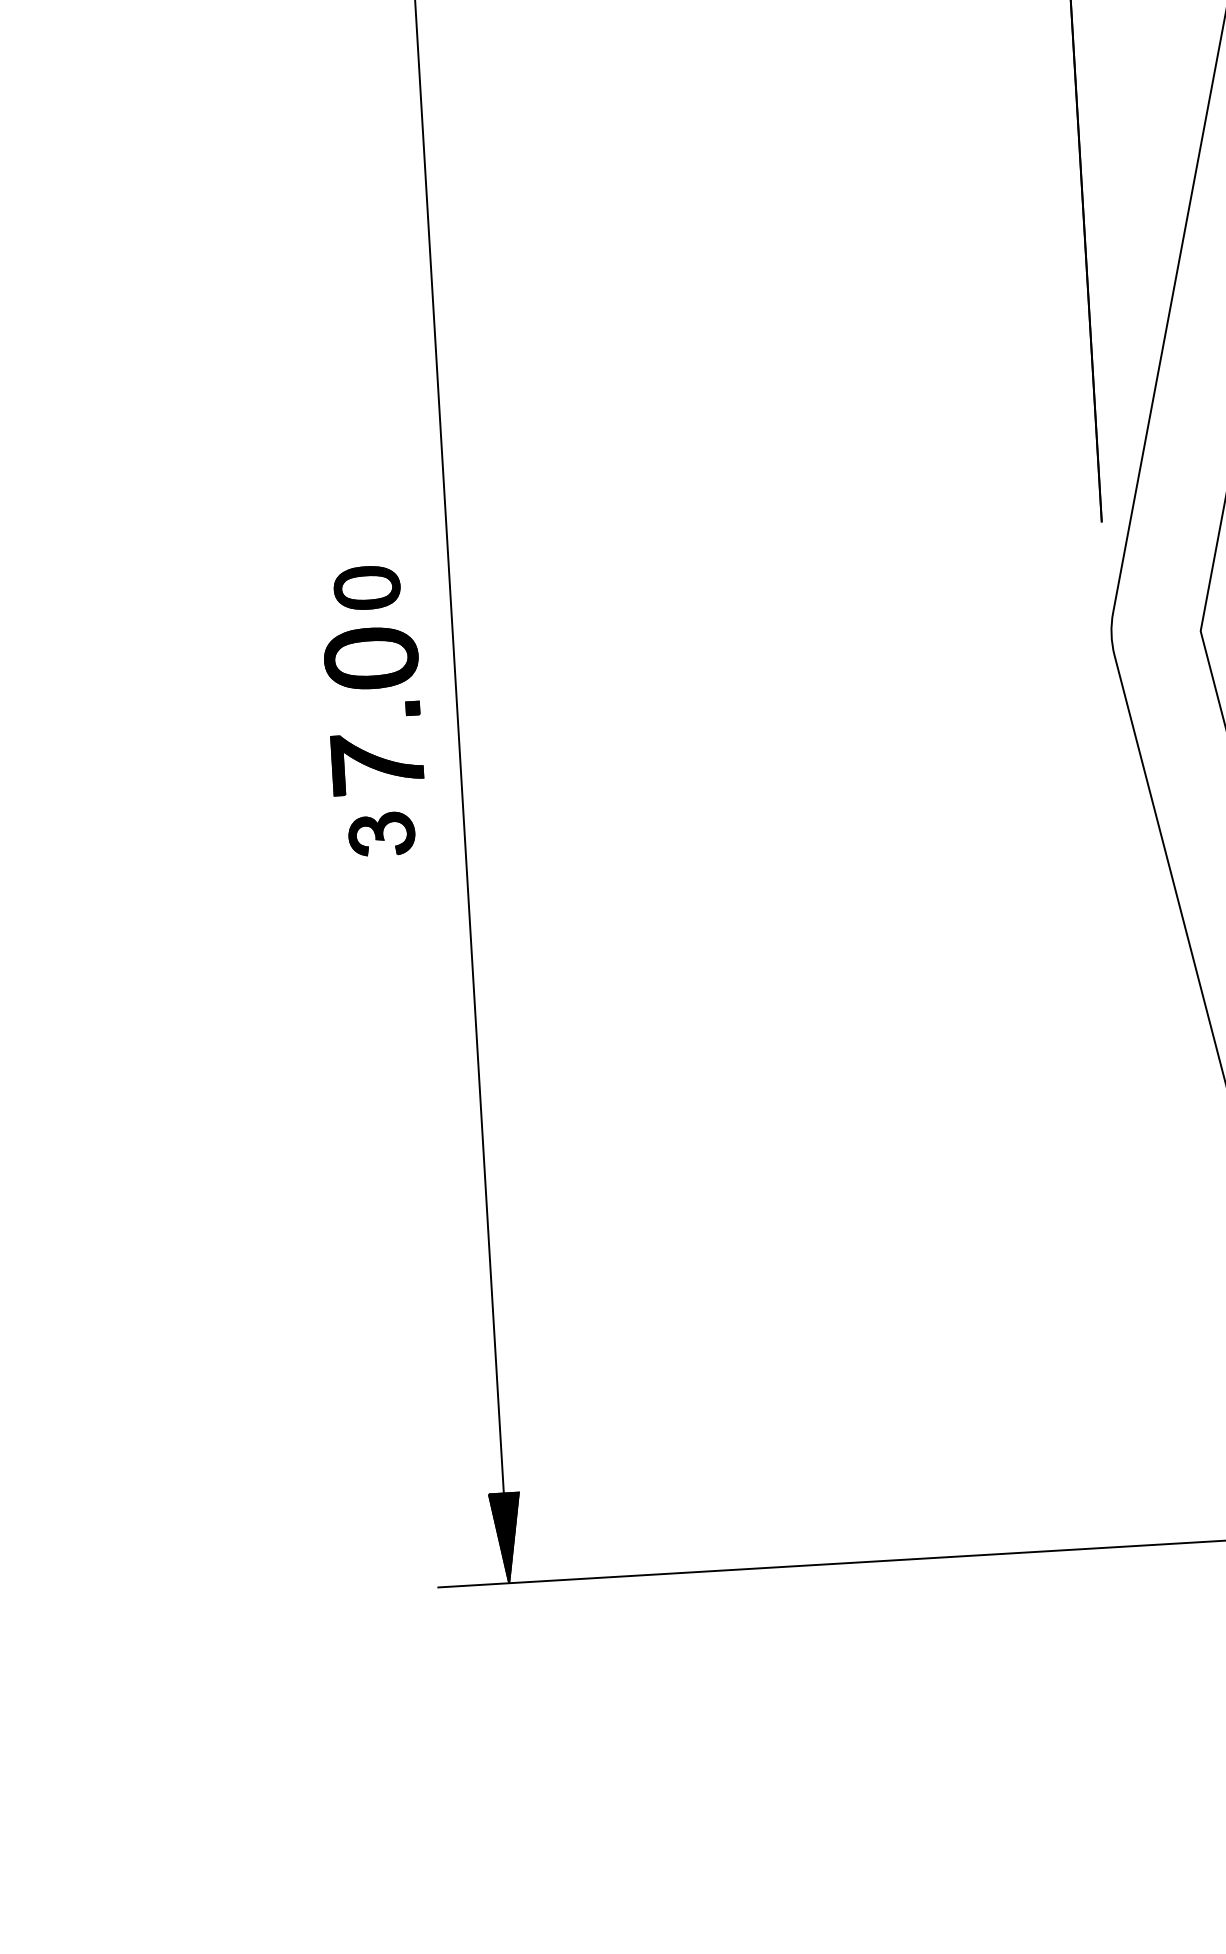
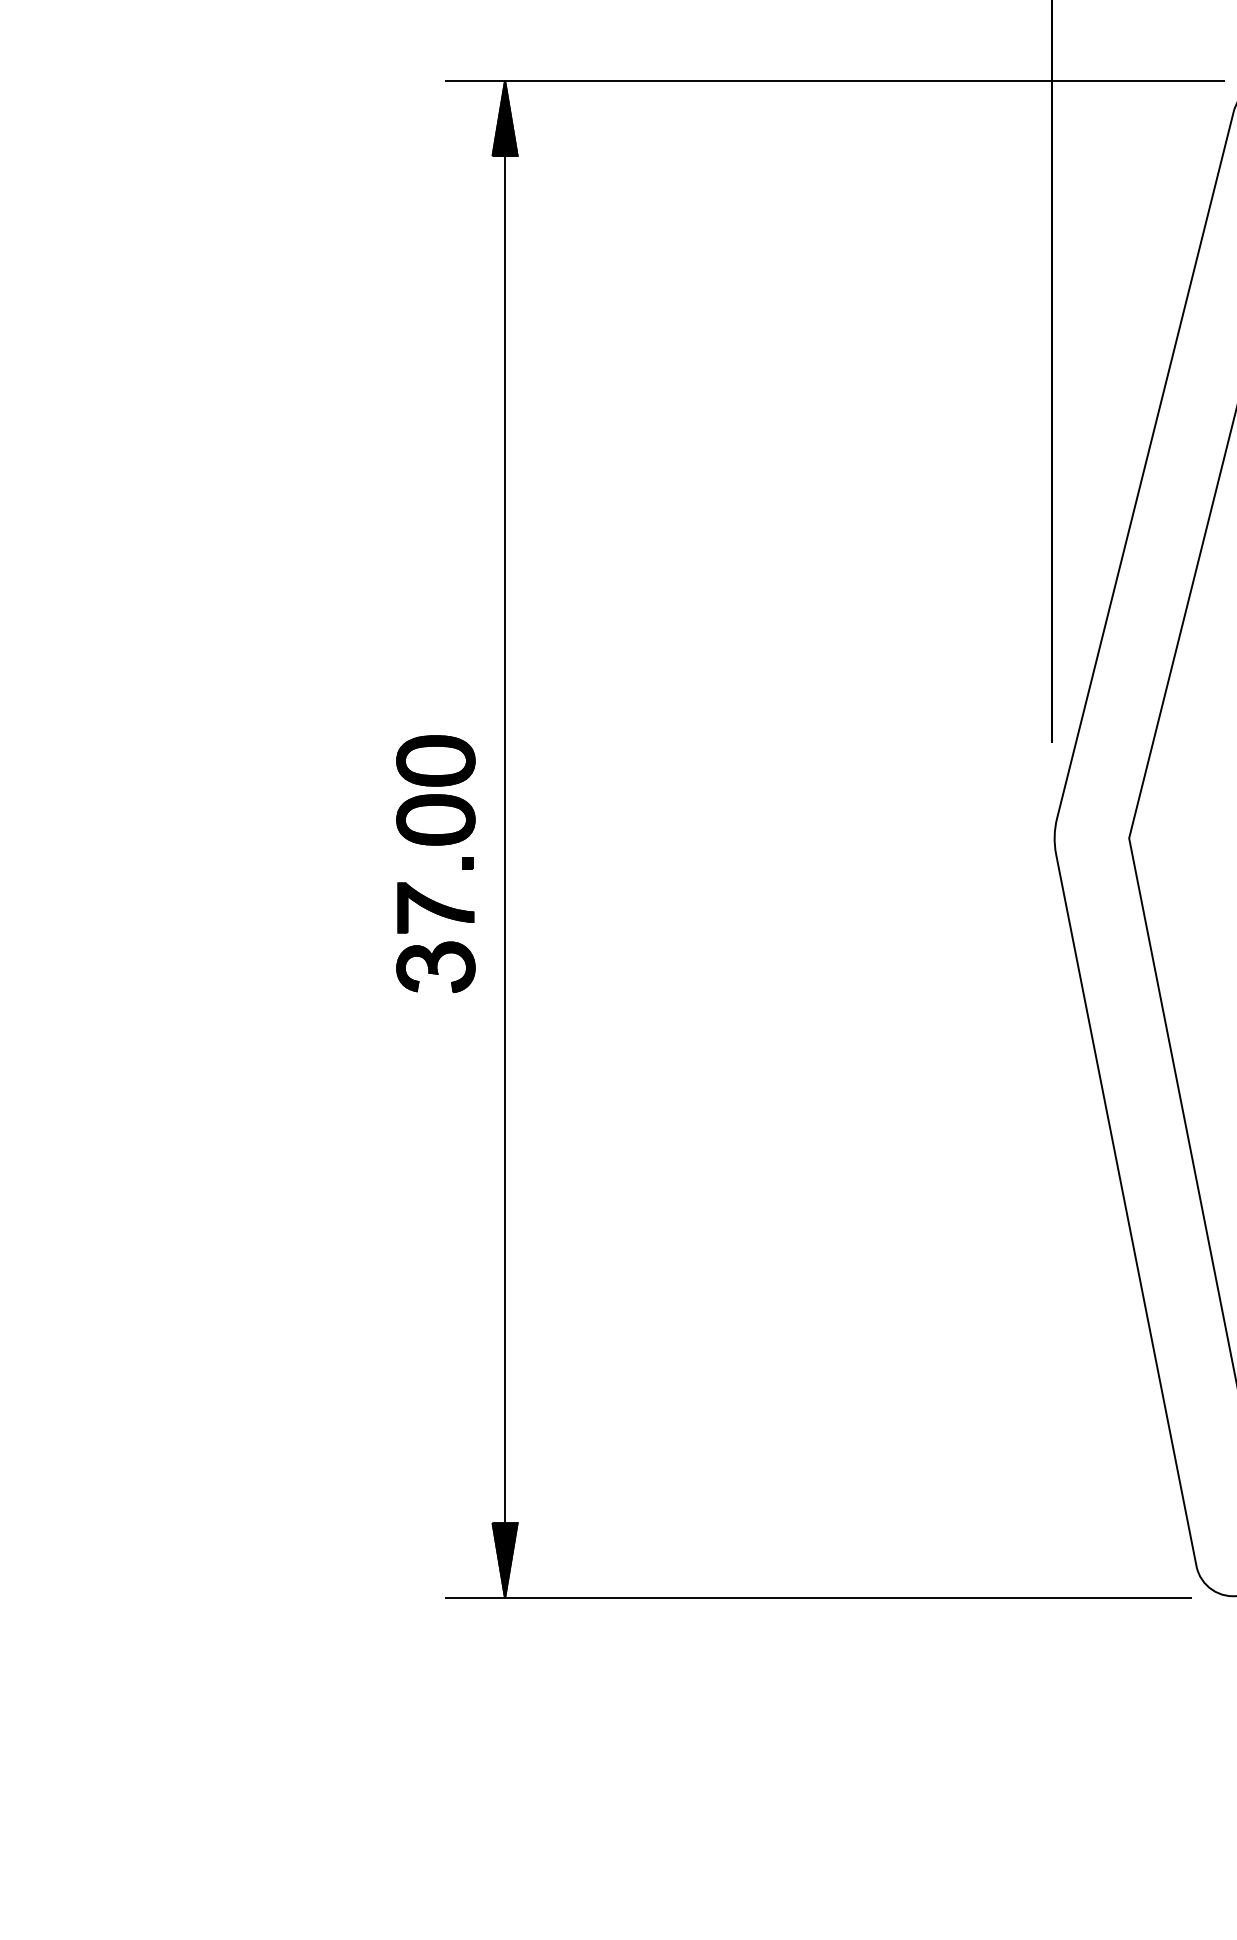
part: (366, 587) -> (435, 760), size x1.43
part: (381, 833) -> (435, 966), size x1.43

